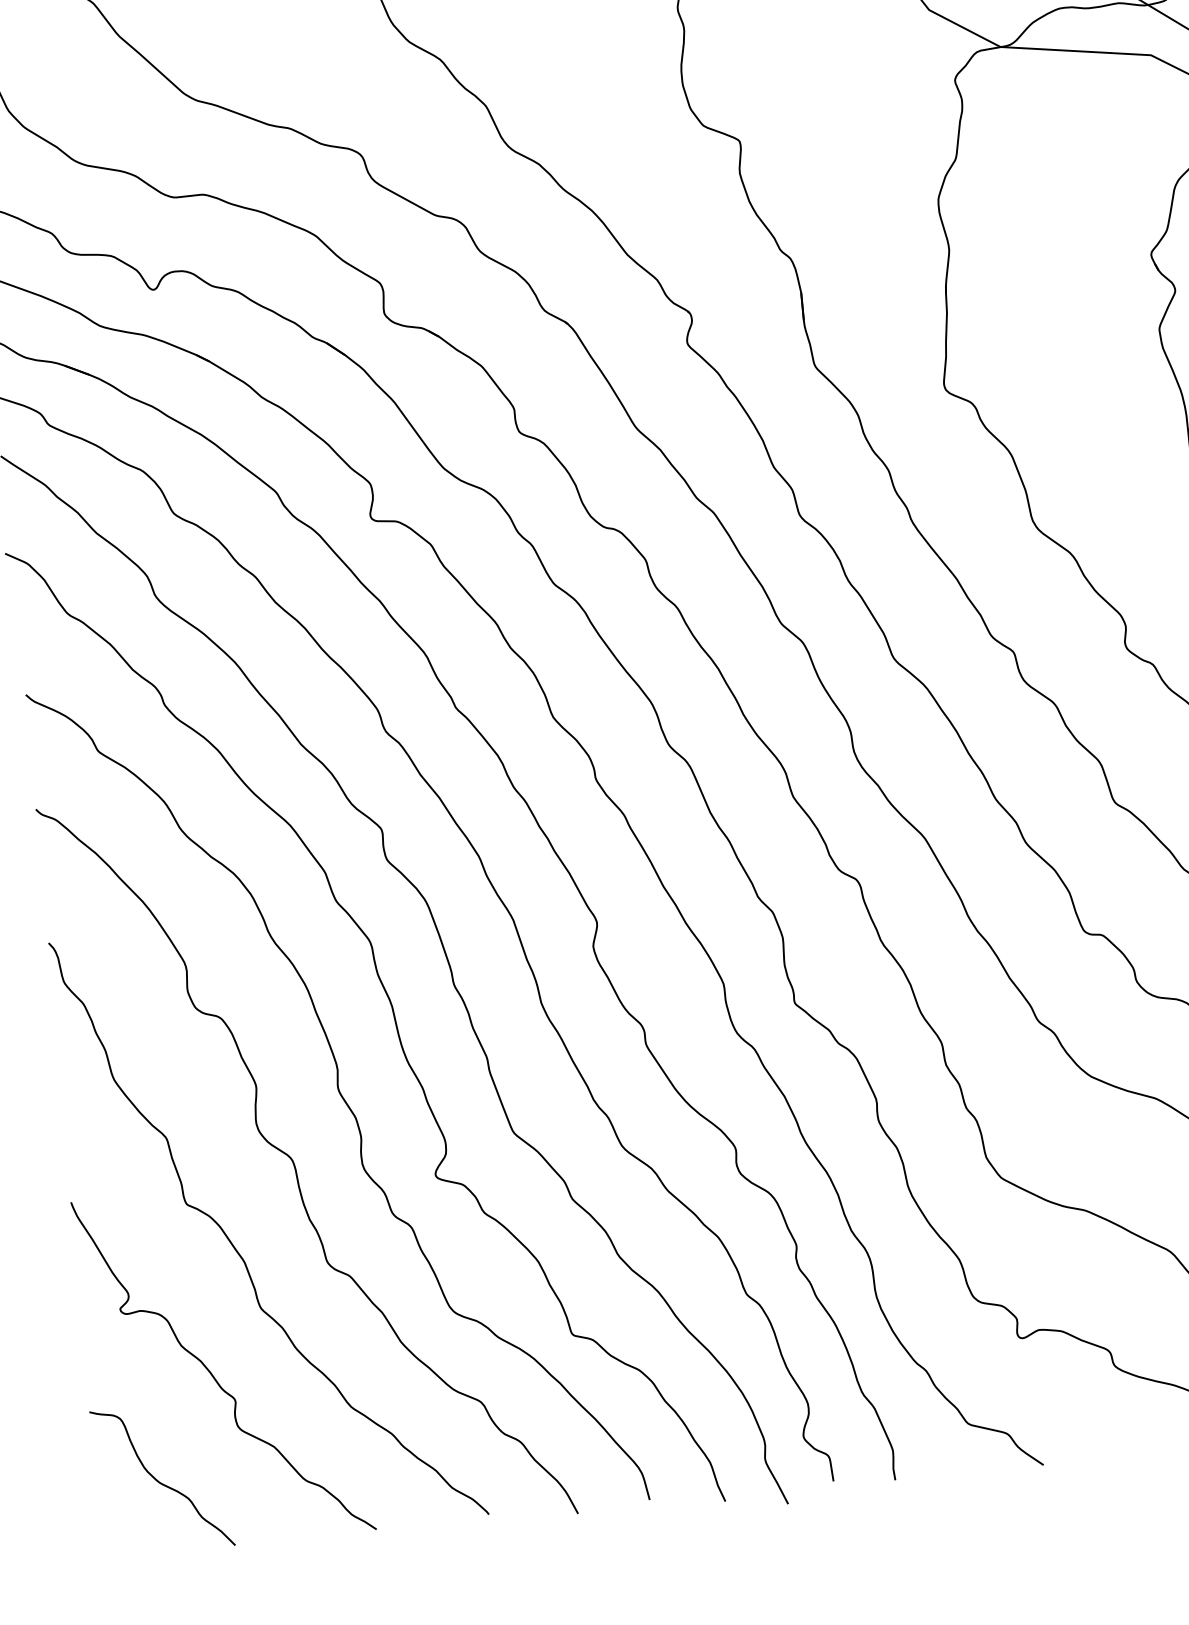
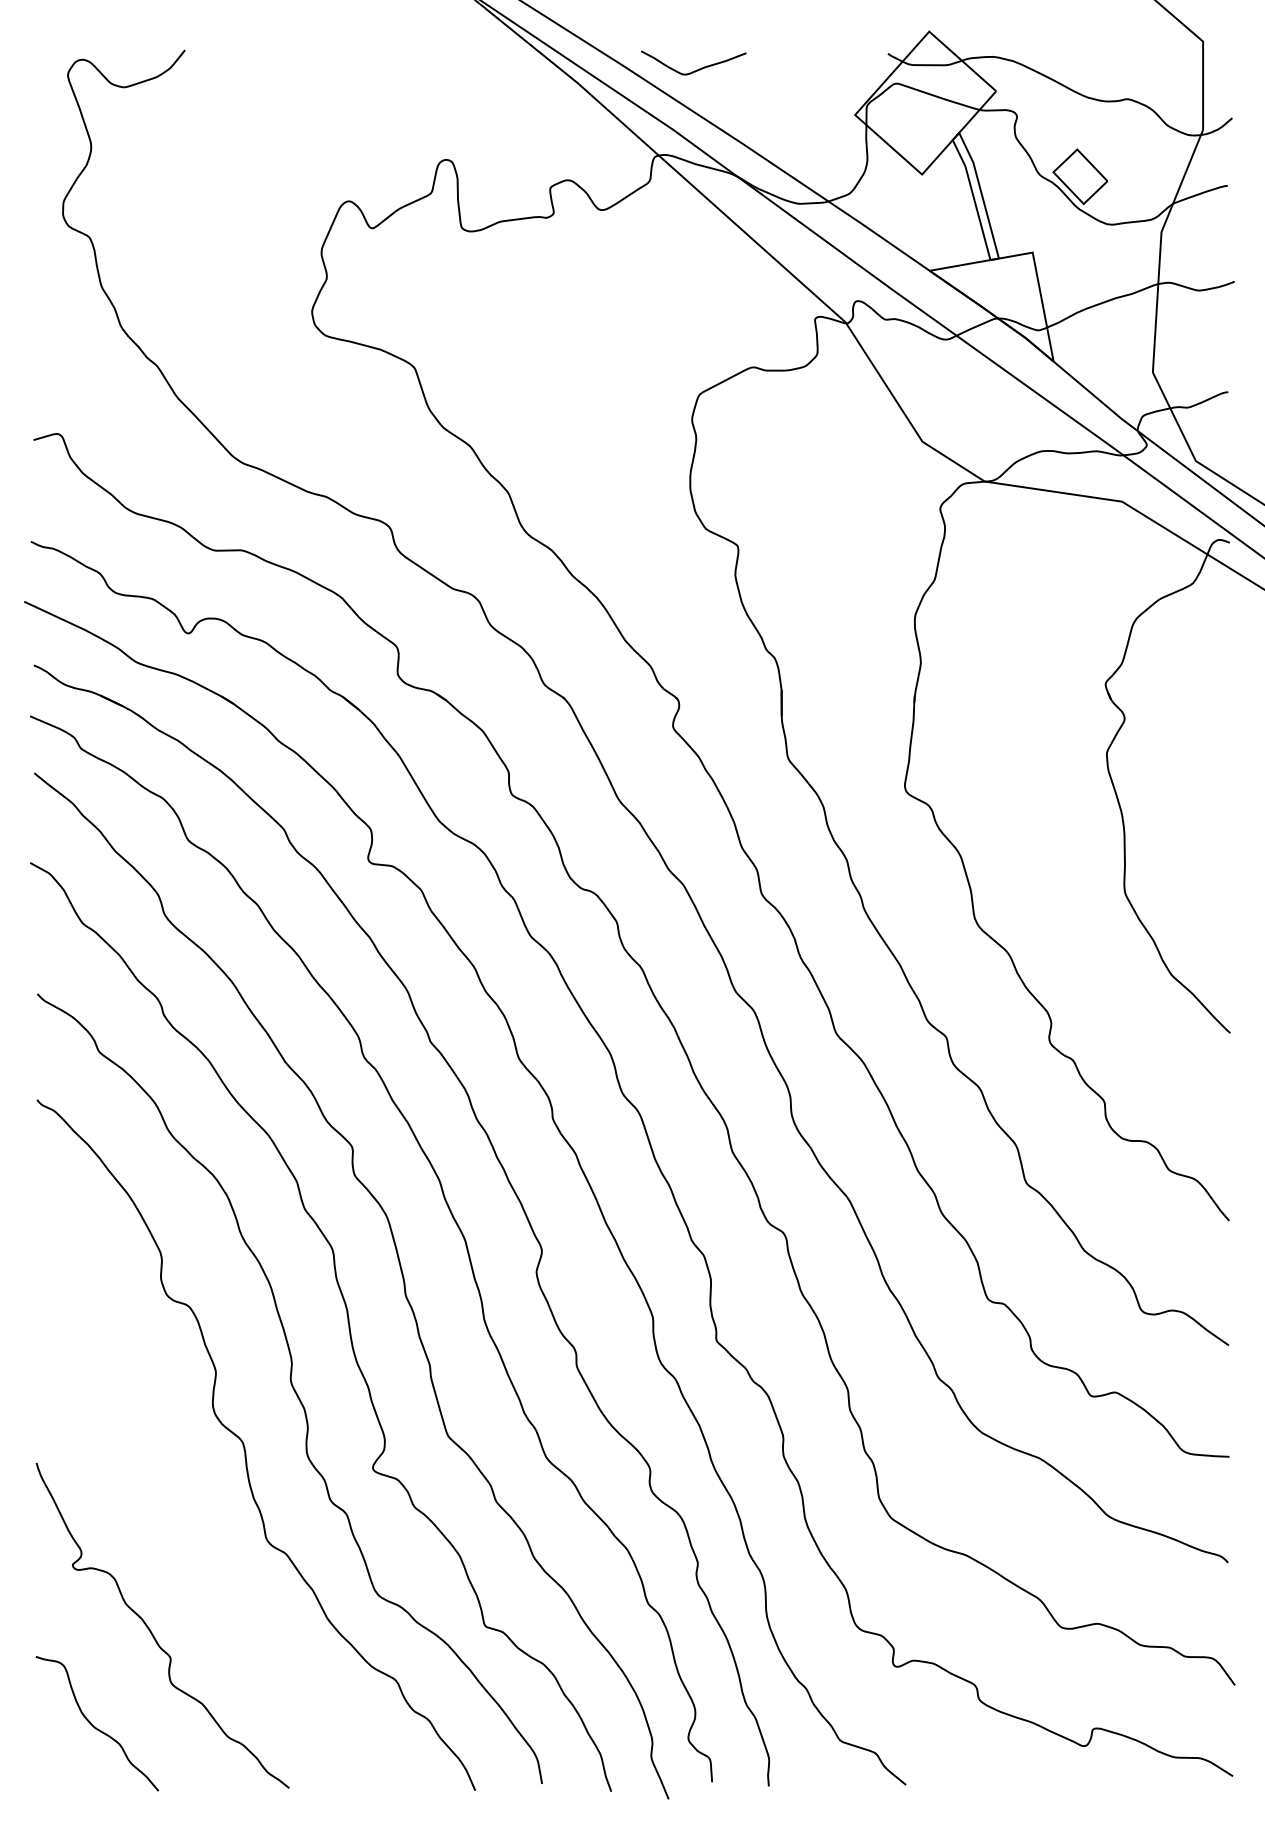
curve: (239, 1252) -> (186, 1522), removed

